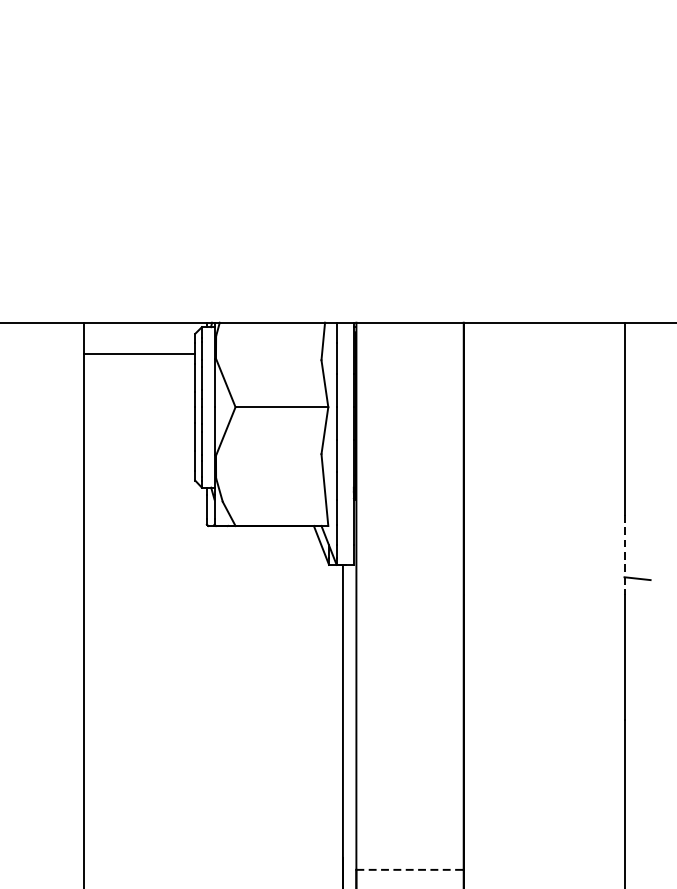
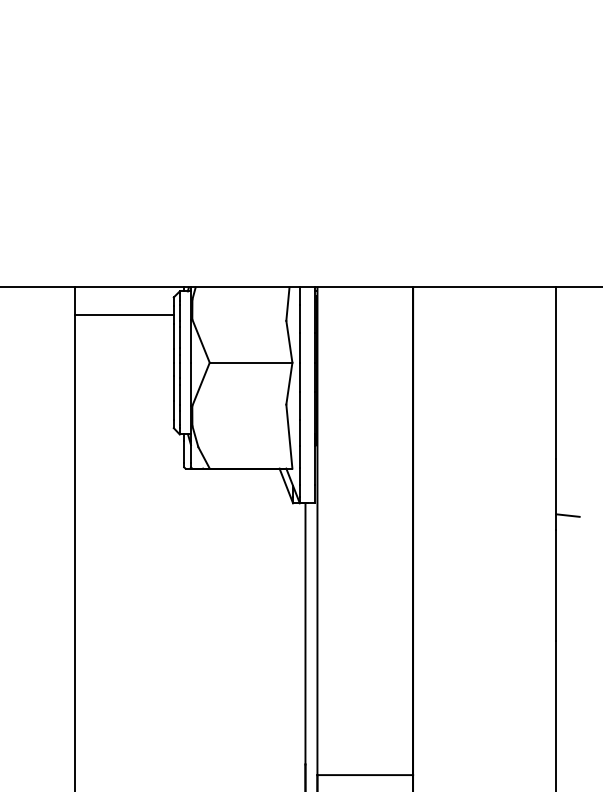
line: (624, 555) -> (556, 494), dashed -> solid
line: (410, 870) -> (365, 775), dashed -> solid

